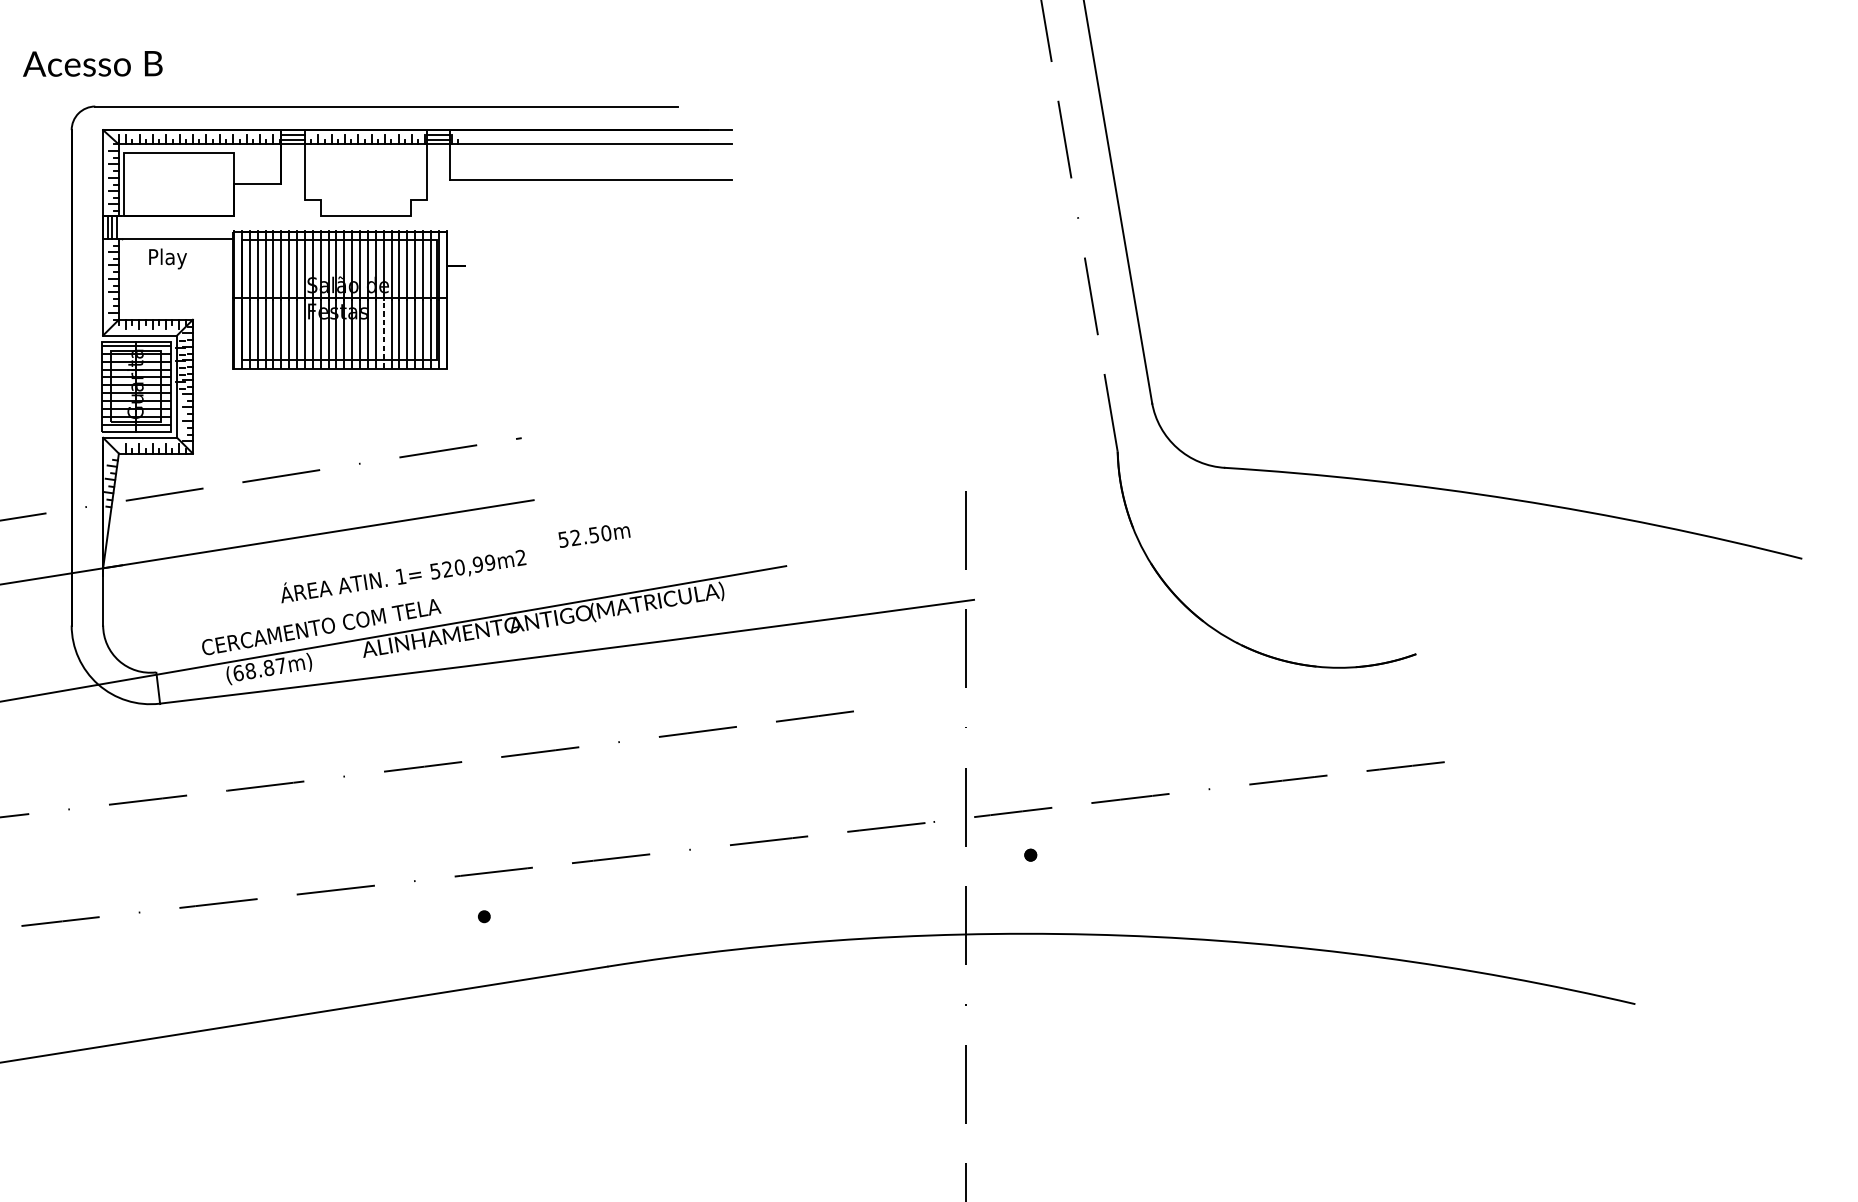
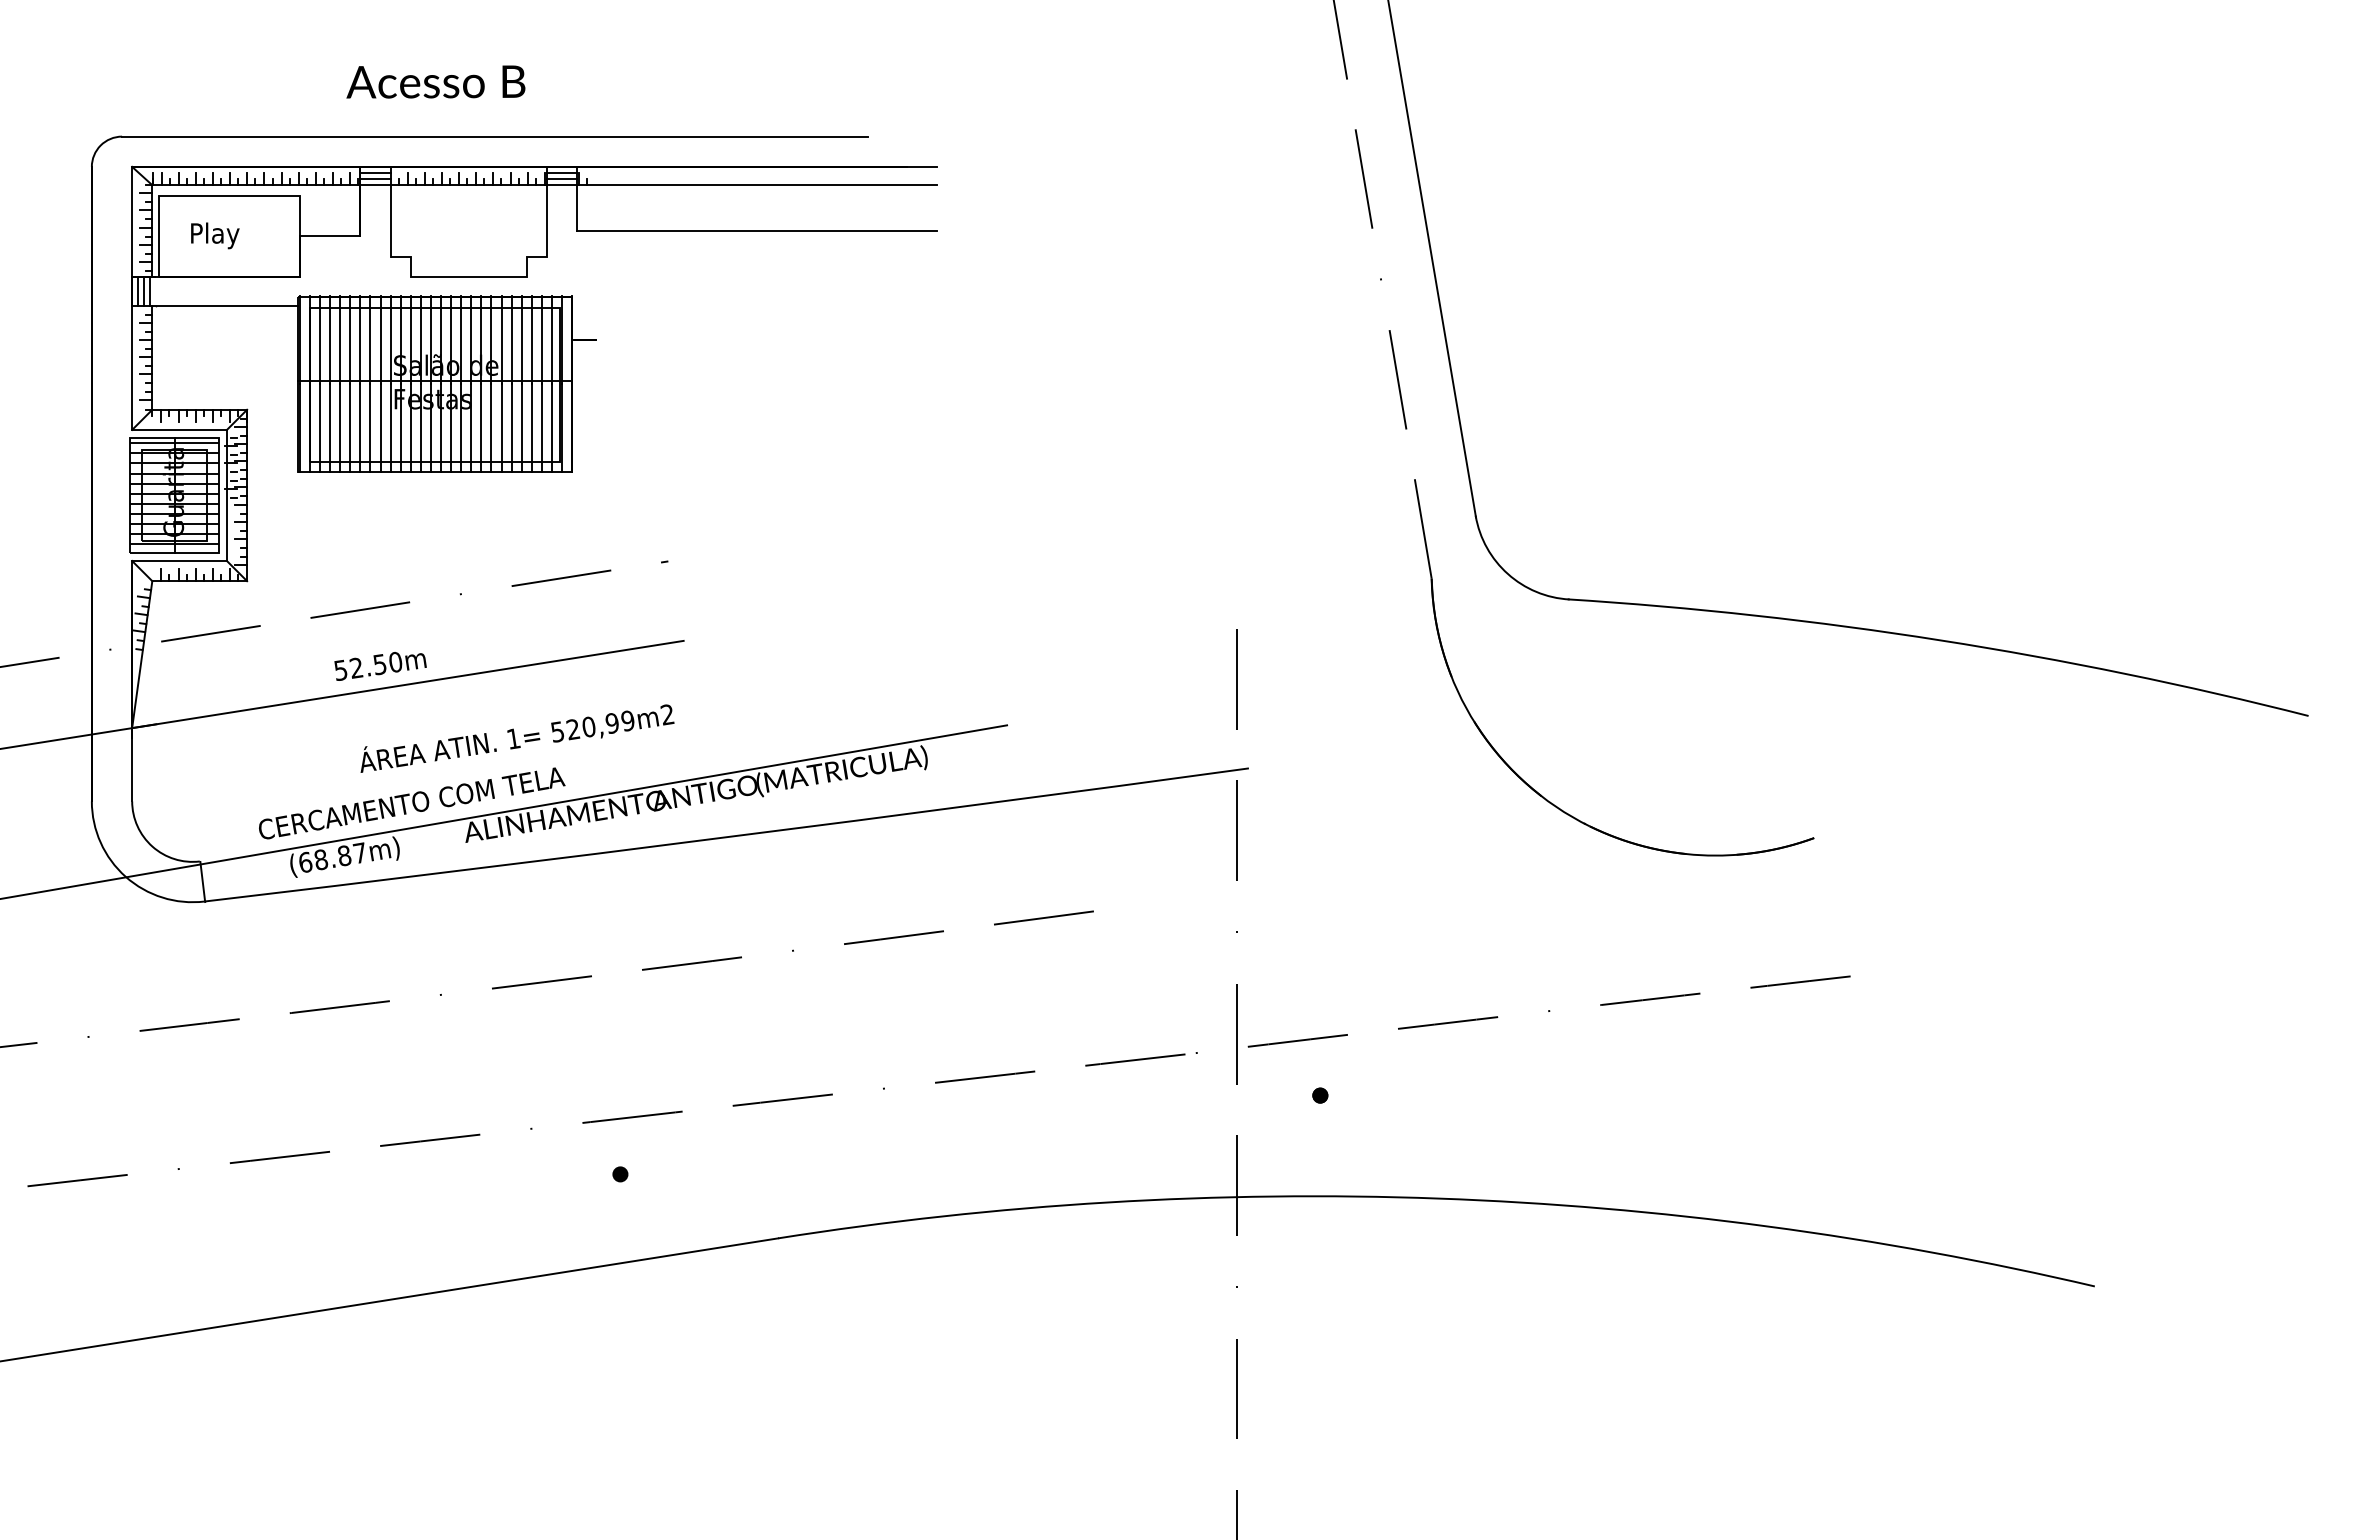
text: (92, 63) -> (435, 81), moved
text: (168, 258) -> (215, 235), moved
line: (383, 334) -> (491, 428), dashed -> solid
text: (594, 536) -> (380, 666), moved

